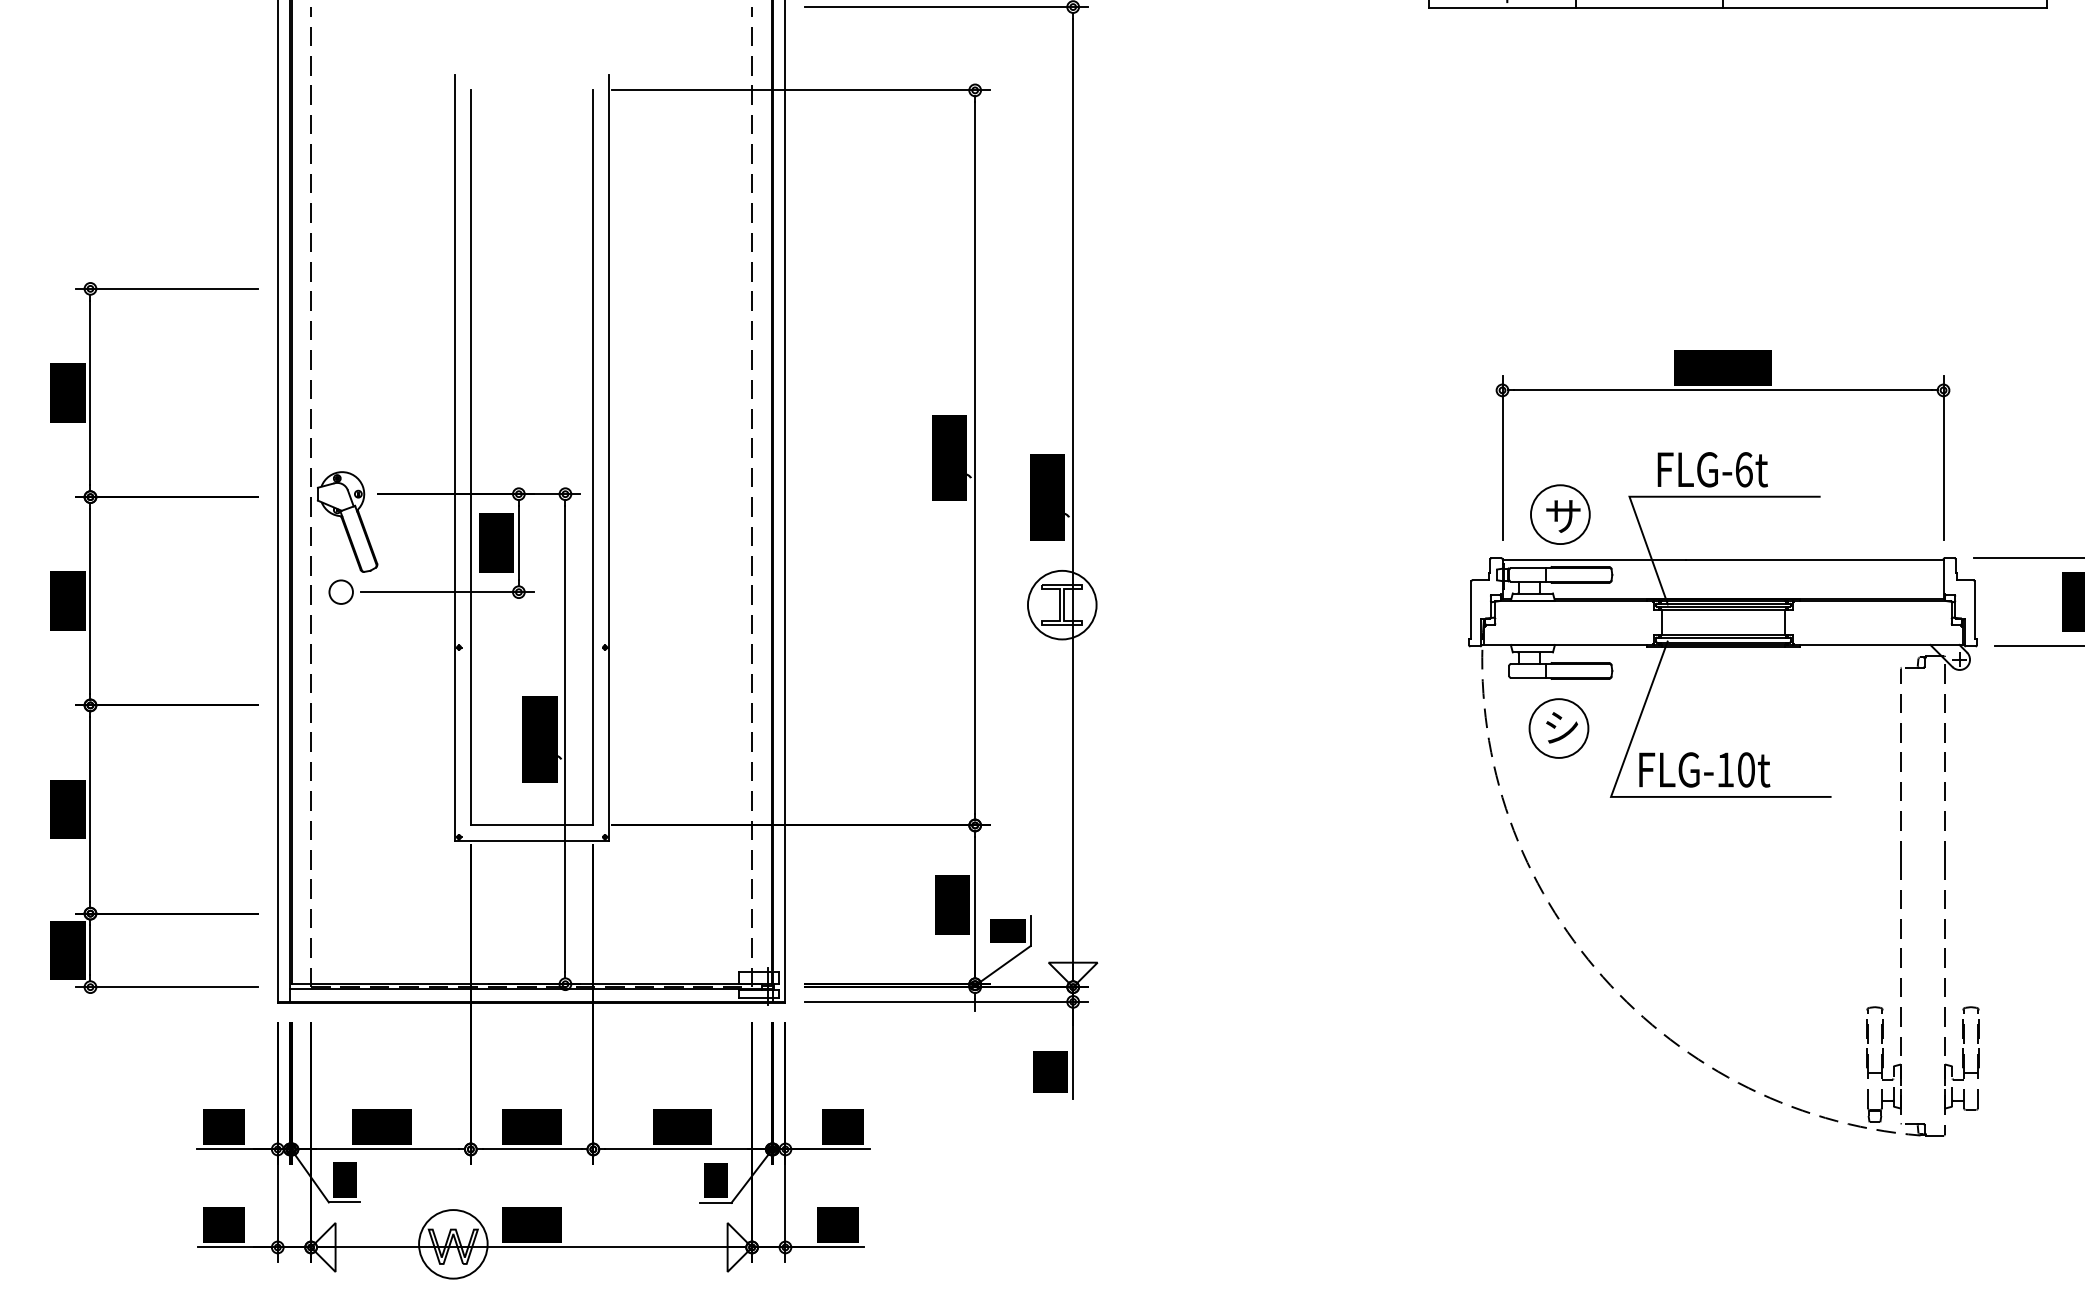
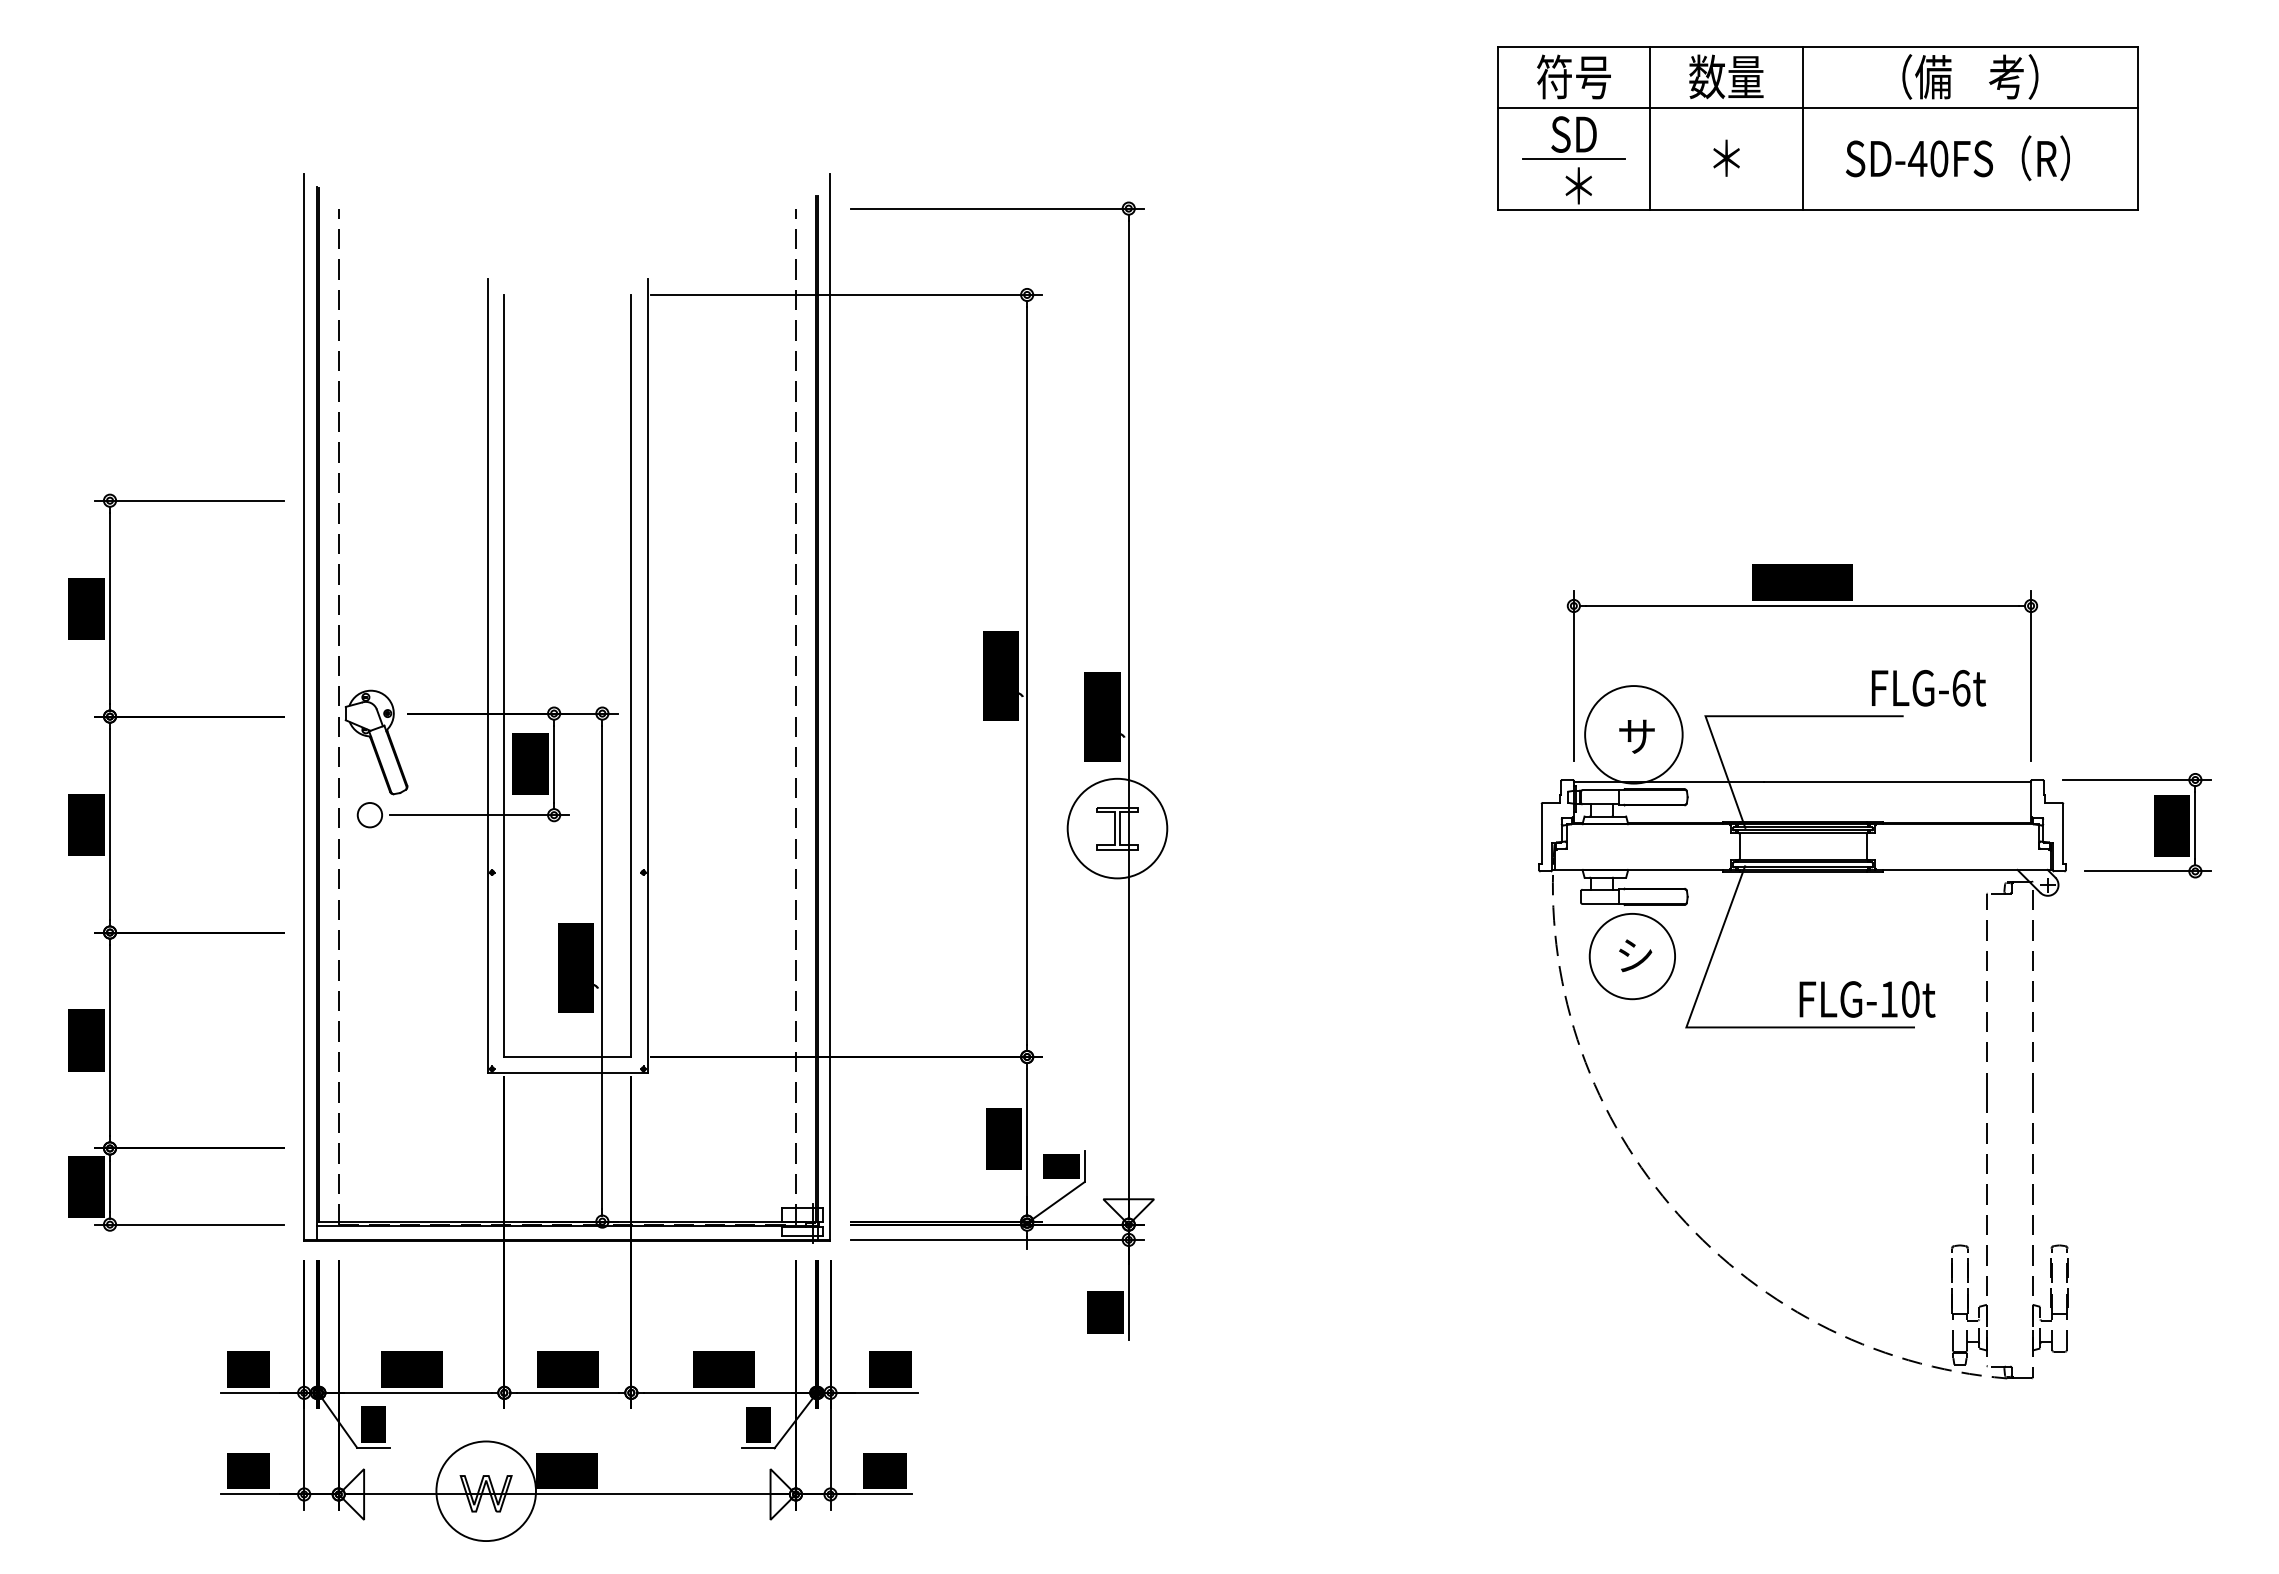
text: (1713, 469) -> (1929, 688), moved
circle: (1560, 514) -> (1633, 734), size x1.6
circle: (1062, 605) -> (1117, 828), size x1.4
circle: (1558, 728) -> (1631, 956), size x1.4
text: (1704, 769) -> (1867, 999), moved
circle: (452, 1243) -> (485, 1490), size x1.4

